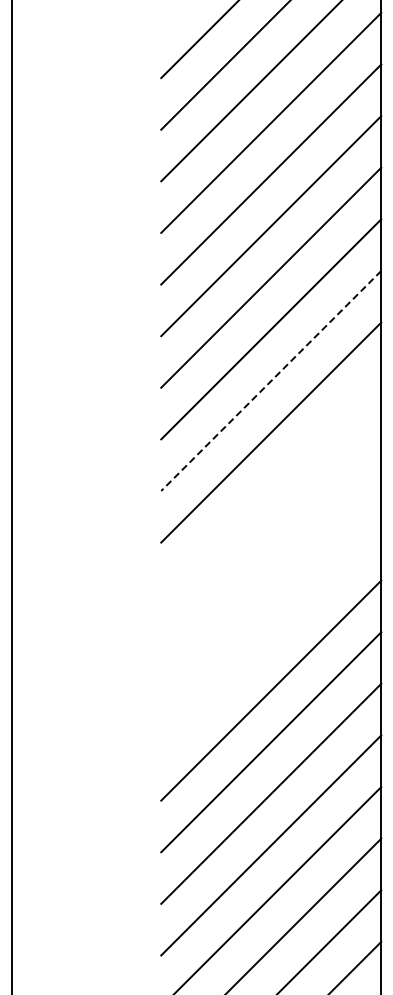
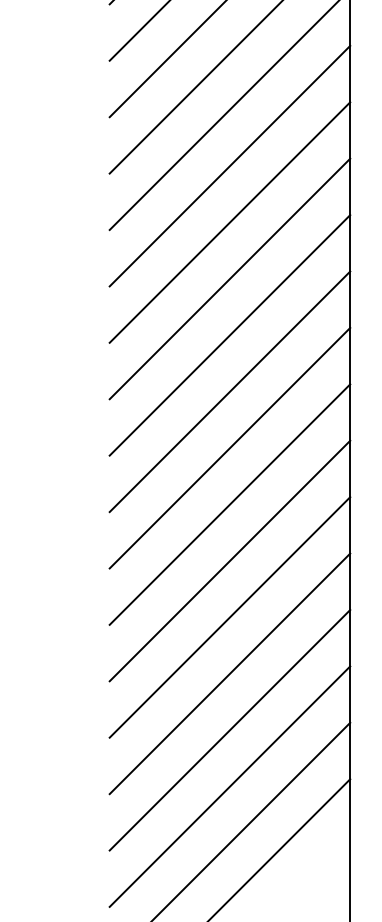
line: (271, 380) -> (230, 165), dashed -> solid
line: (271, 484) -> (230, 279), added
line: (271, 535) -> (230, 335), added
line: (271, 587) -> (230, 391), added
line: (271, 638) -> (230, 447), added

